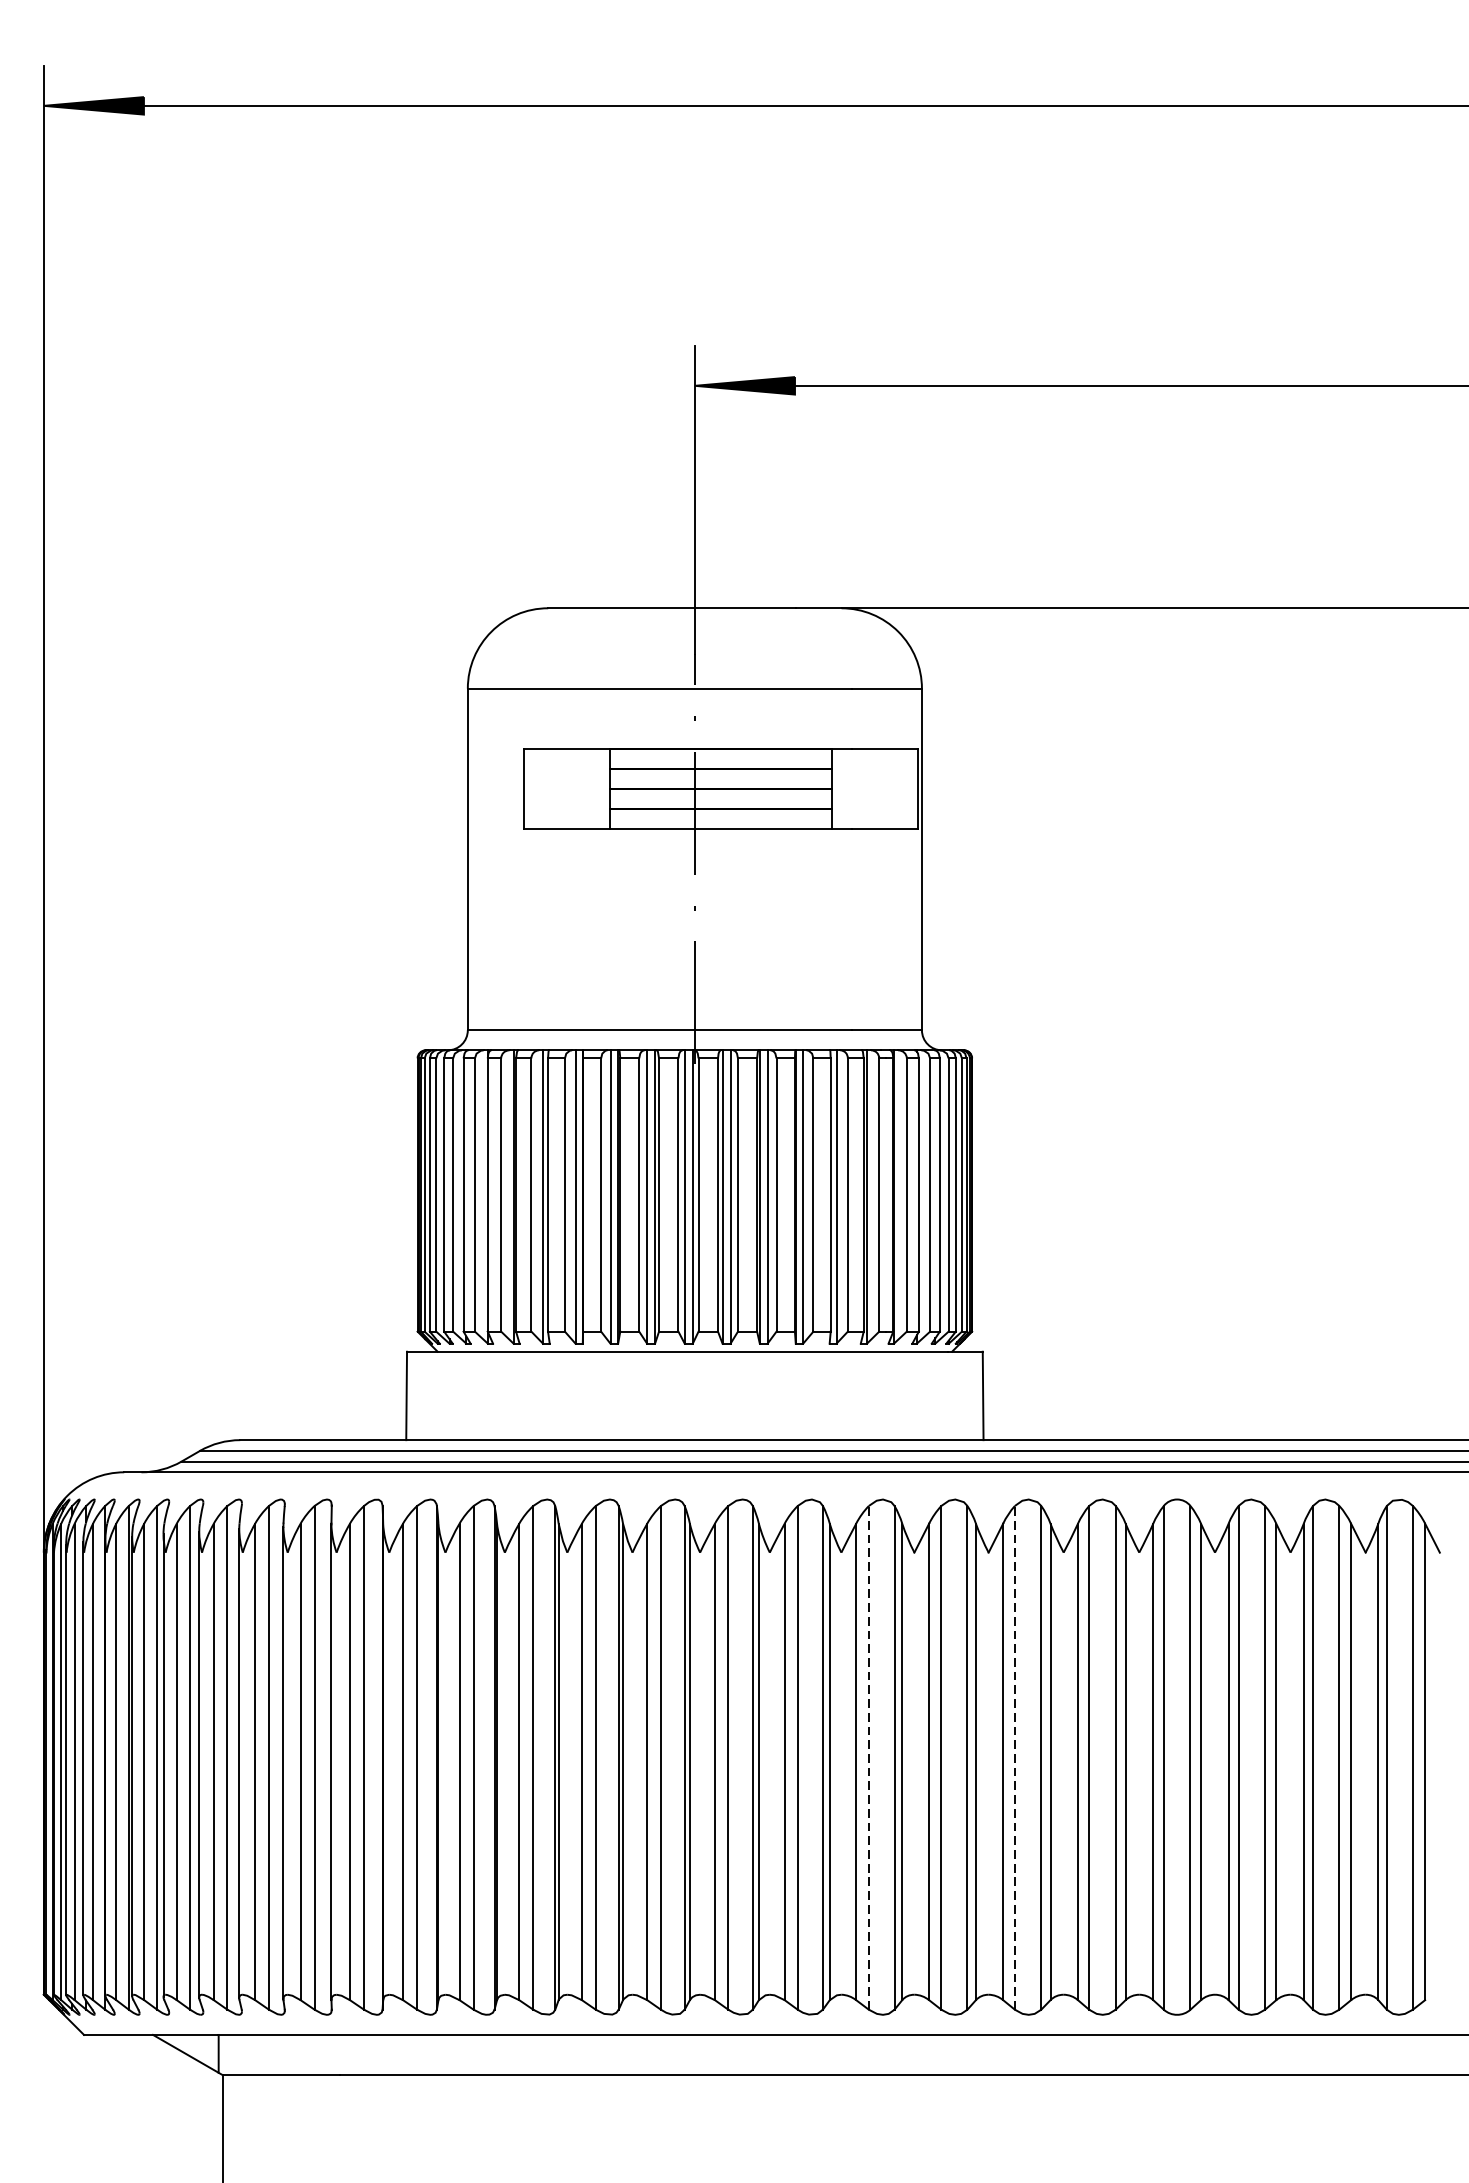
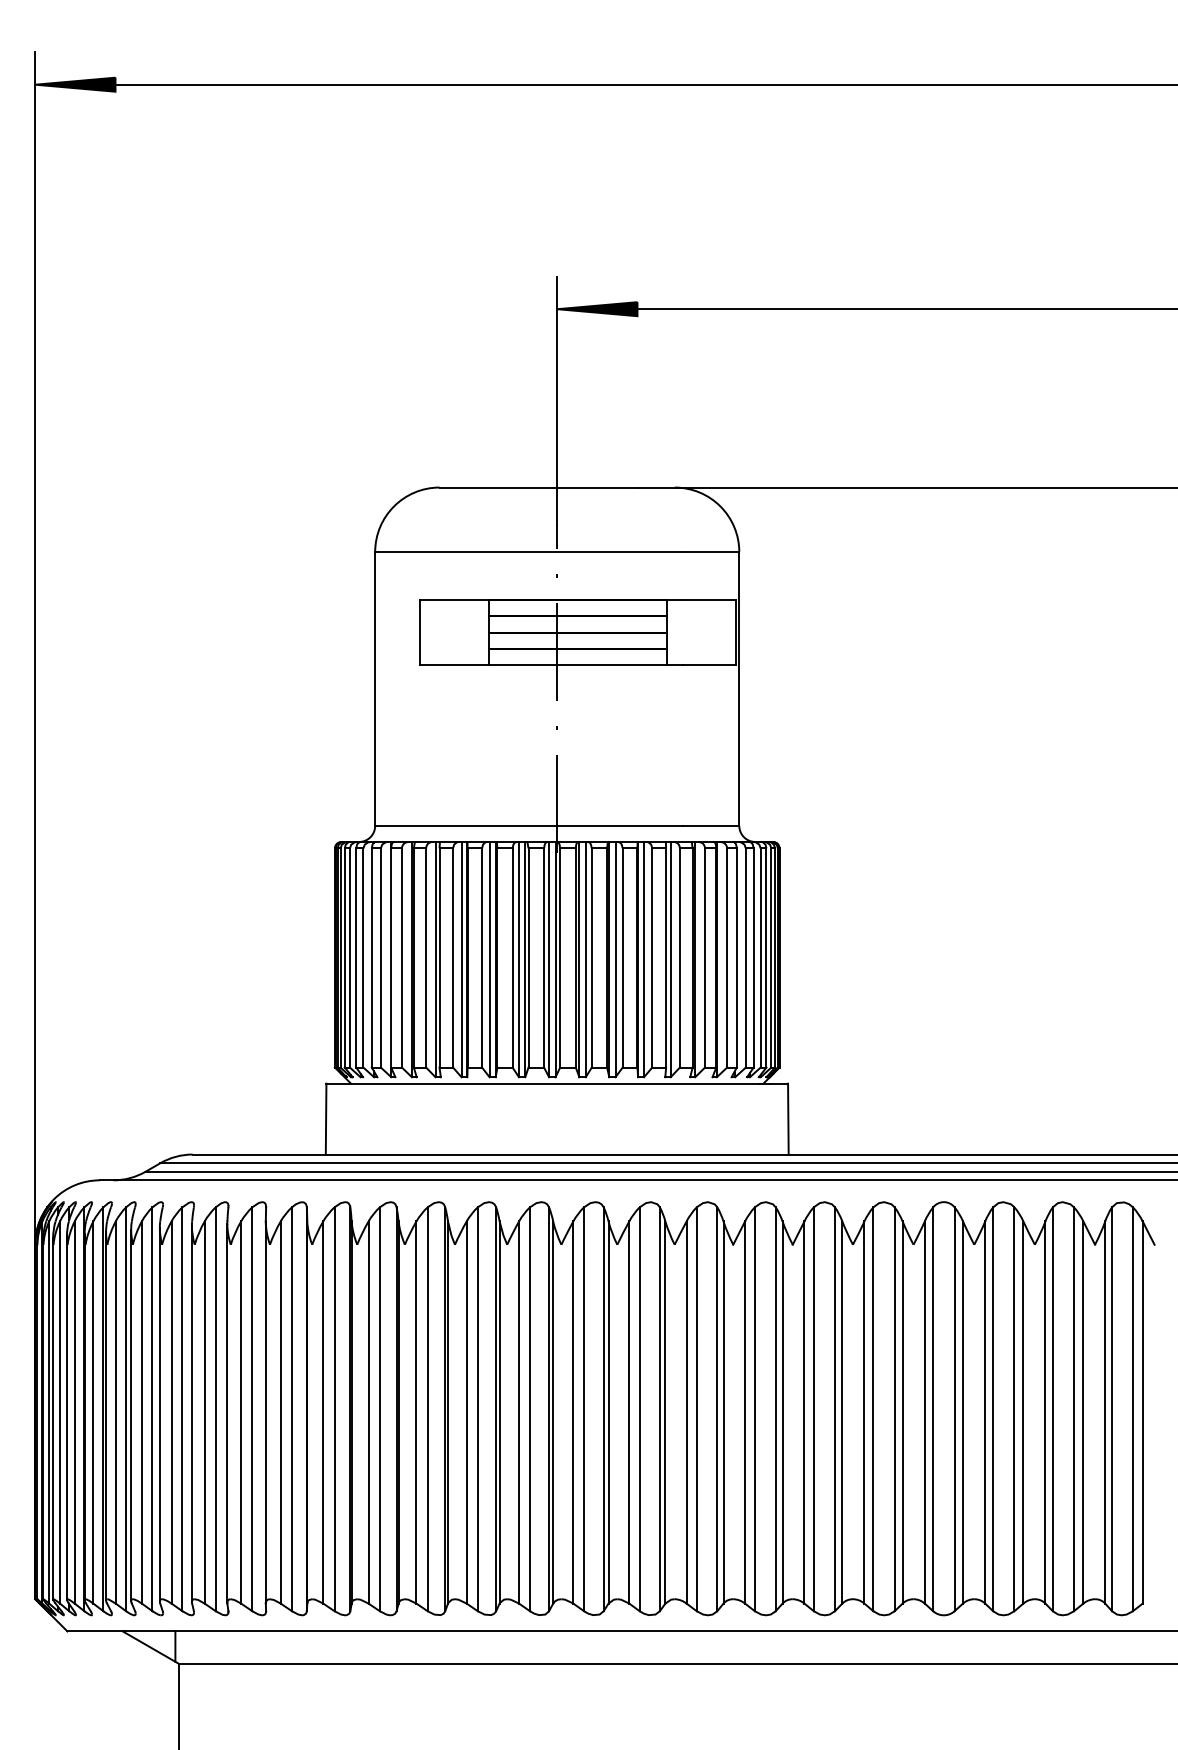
line: (868, 1758) -> (696, 1409), dashed -> solid
line: (1014, 1758) -> (813, 1409), dashed -> solid

